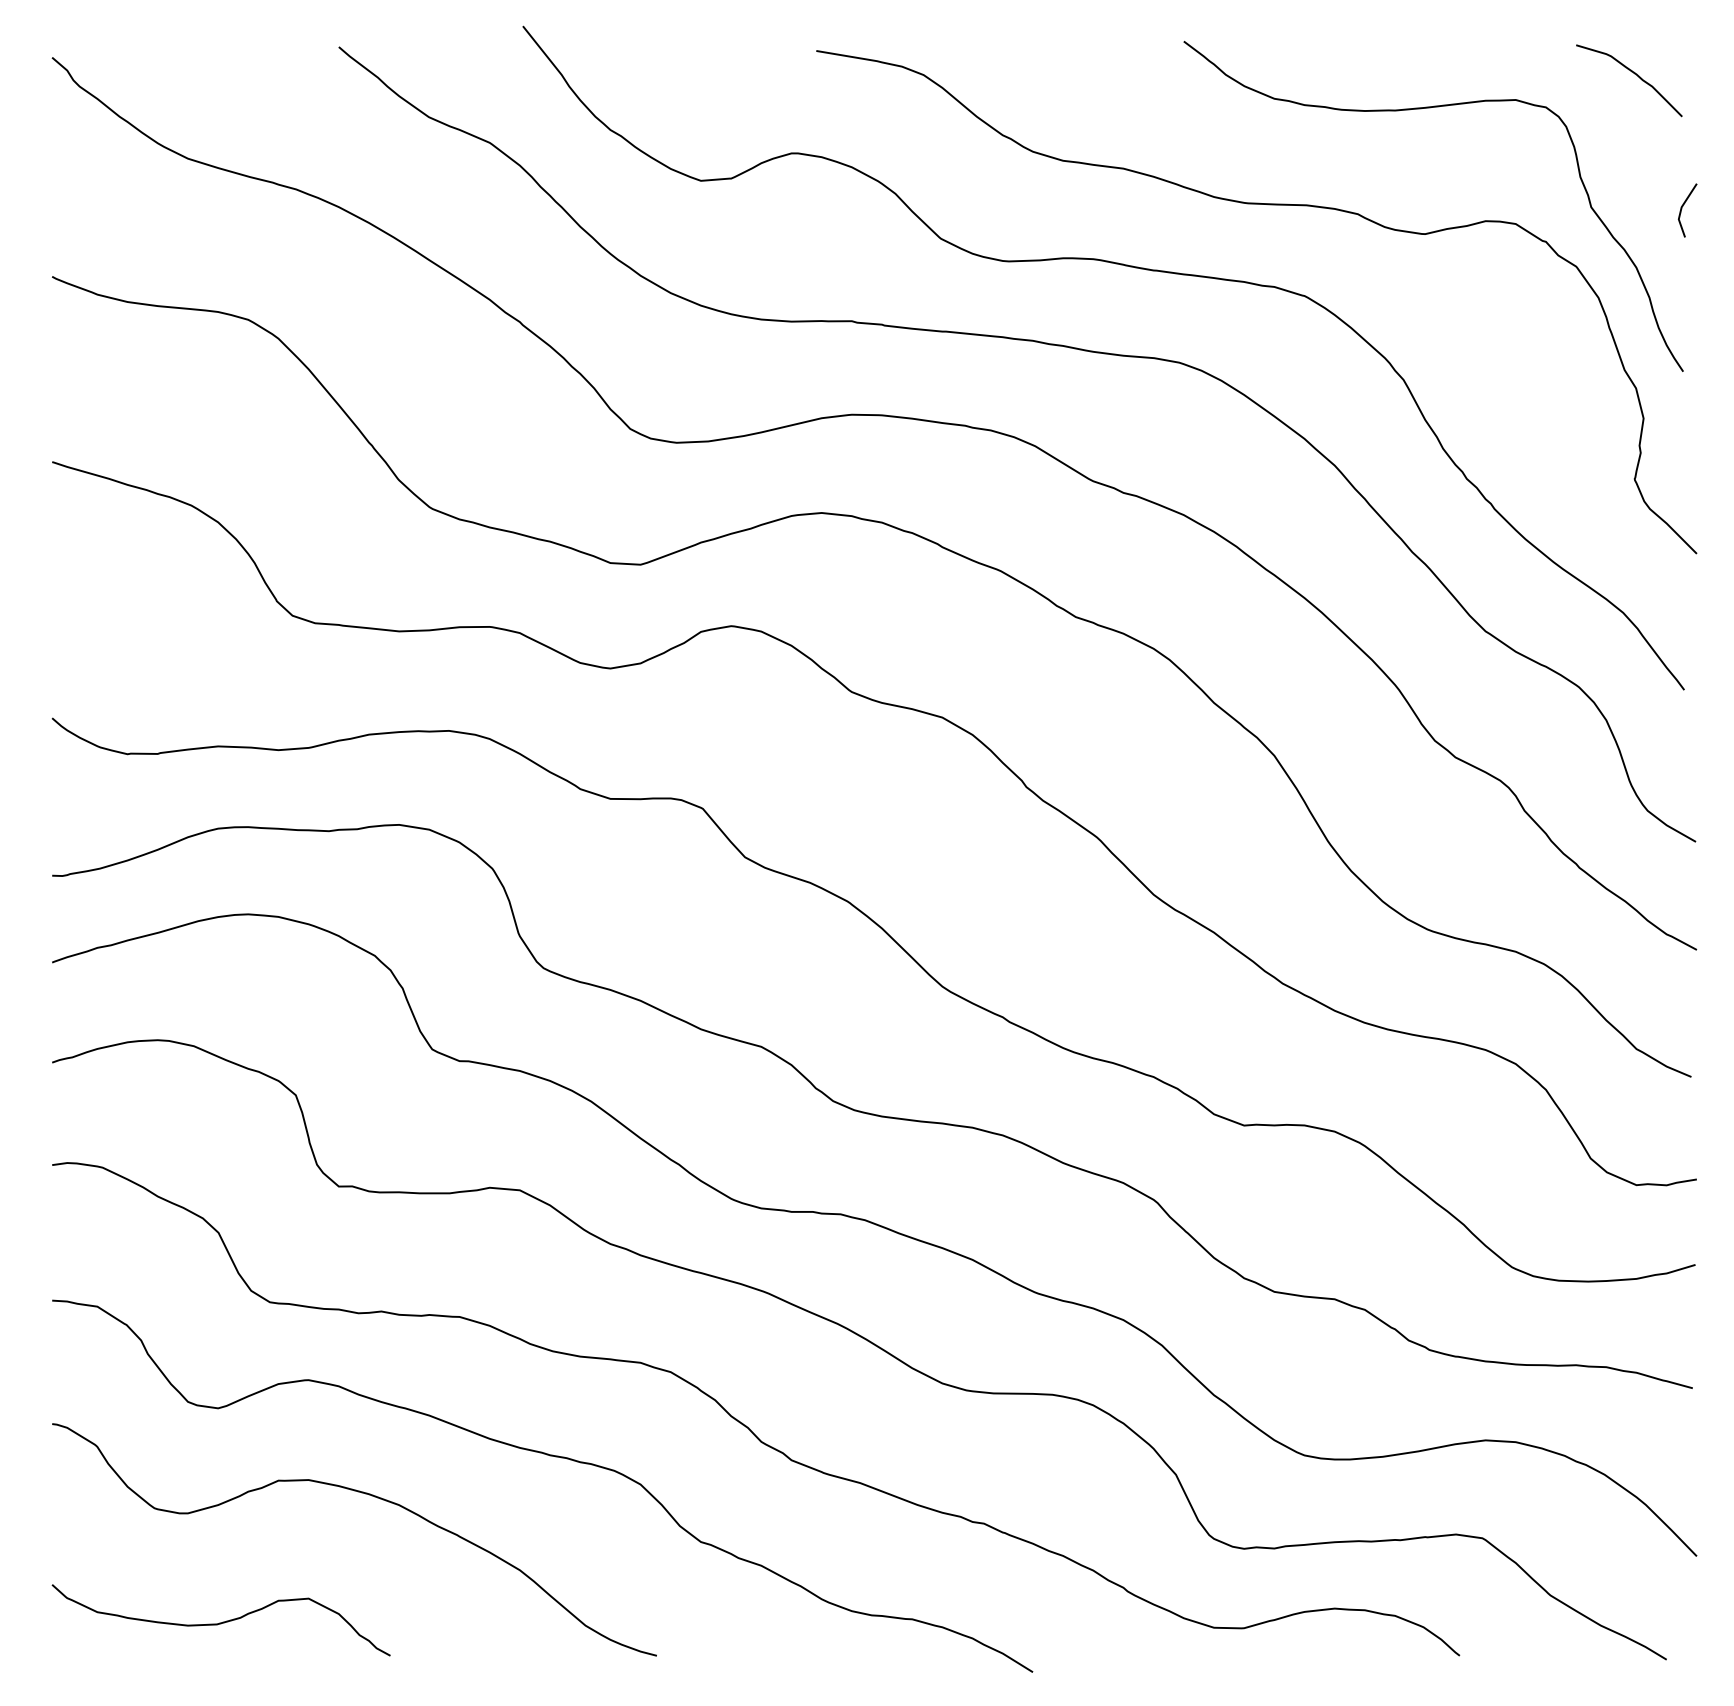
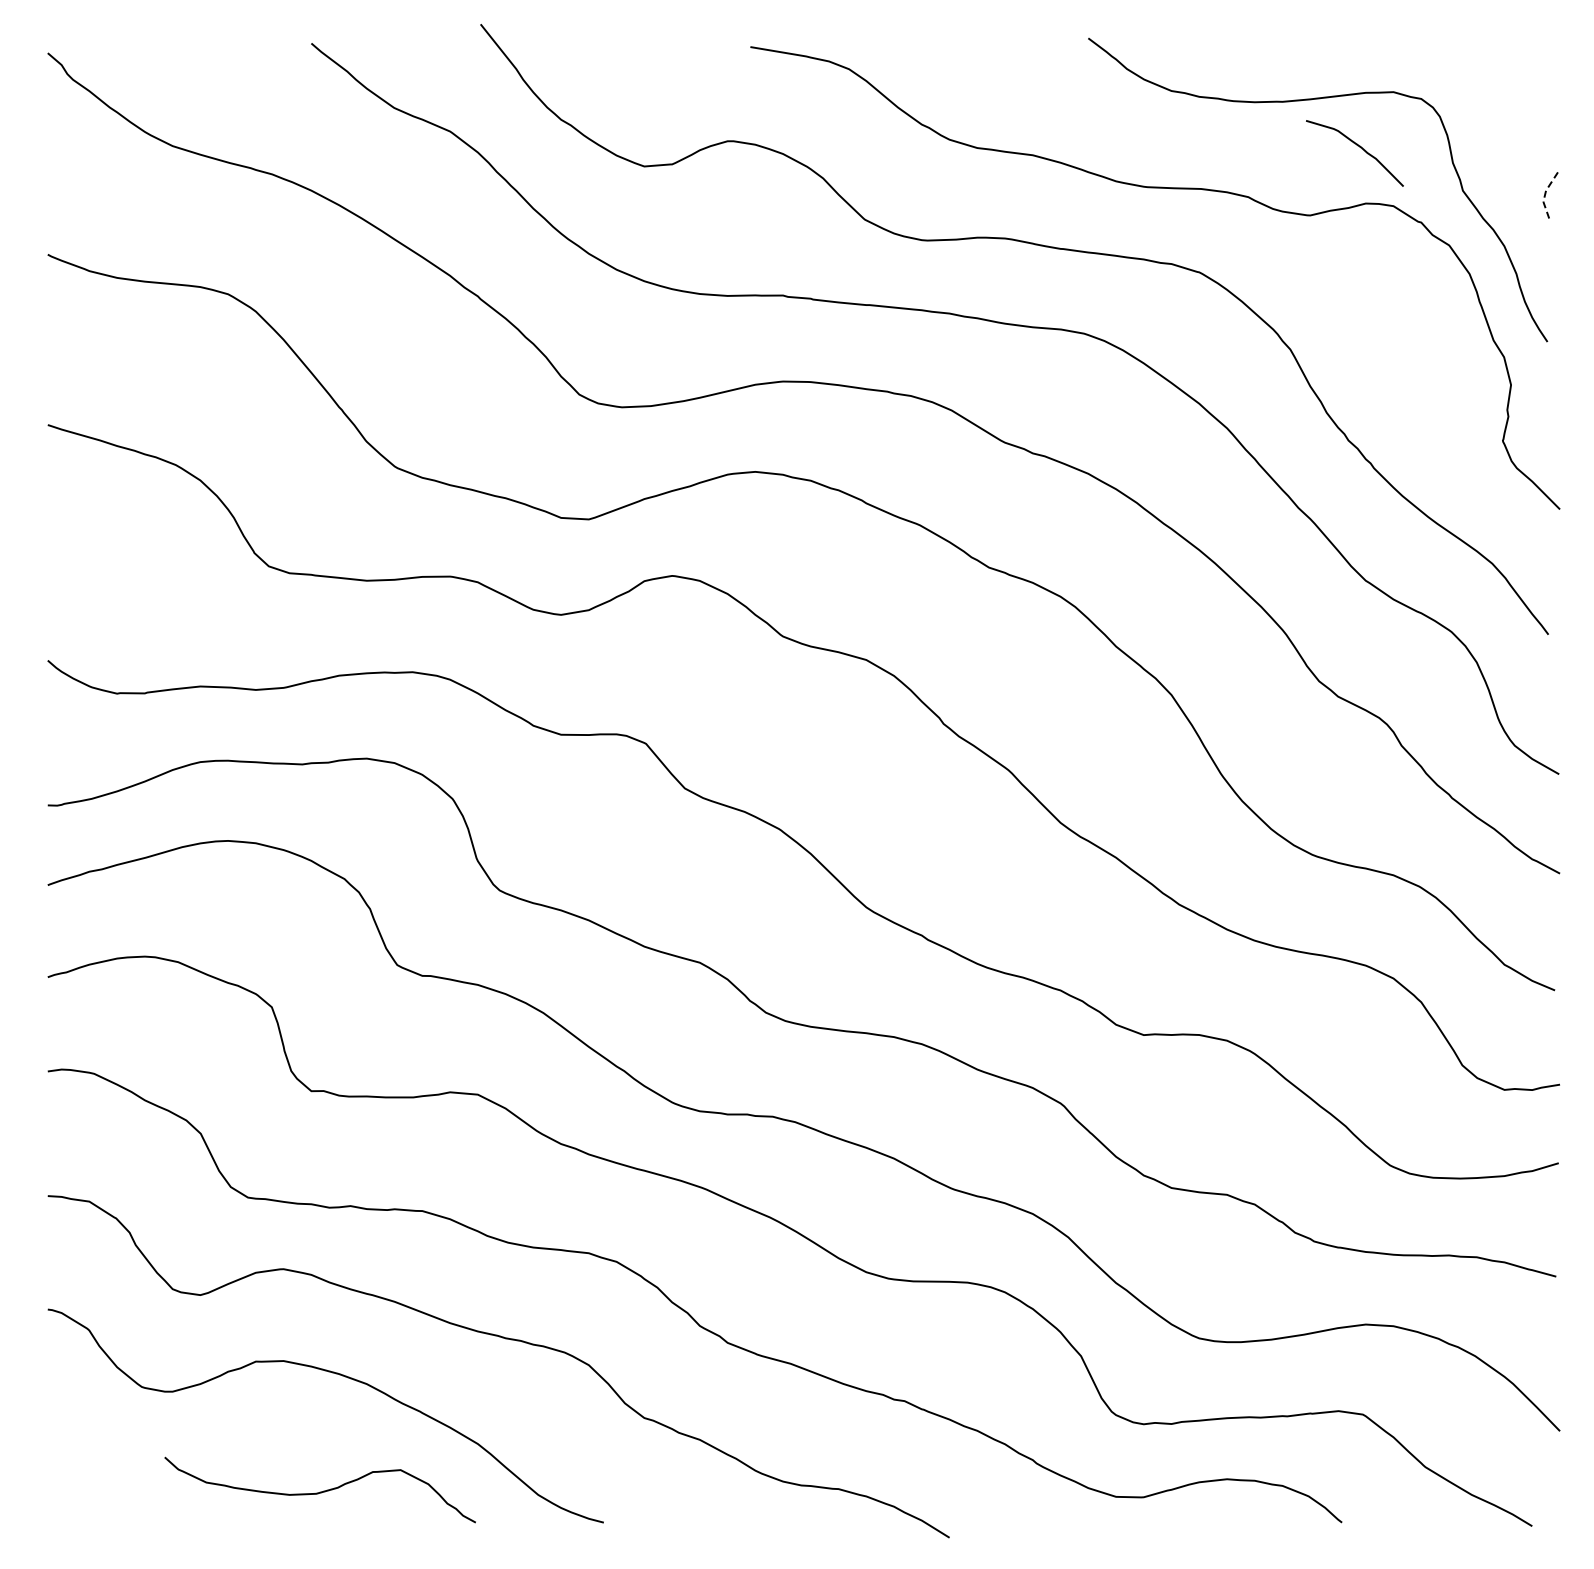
curve: (1634, 74) -> (1359, 147), moved
line: (1681, 209) -> (1545, 192), solid -> dashed
curve: (221, 1621) -> (320, 1491), moved

